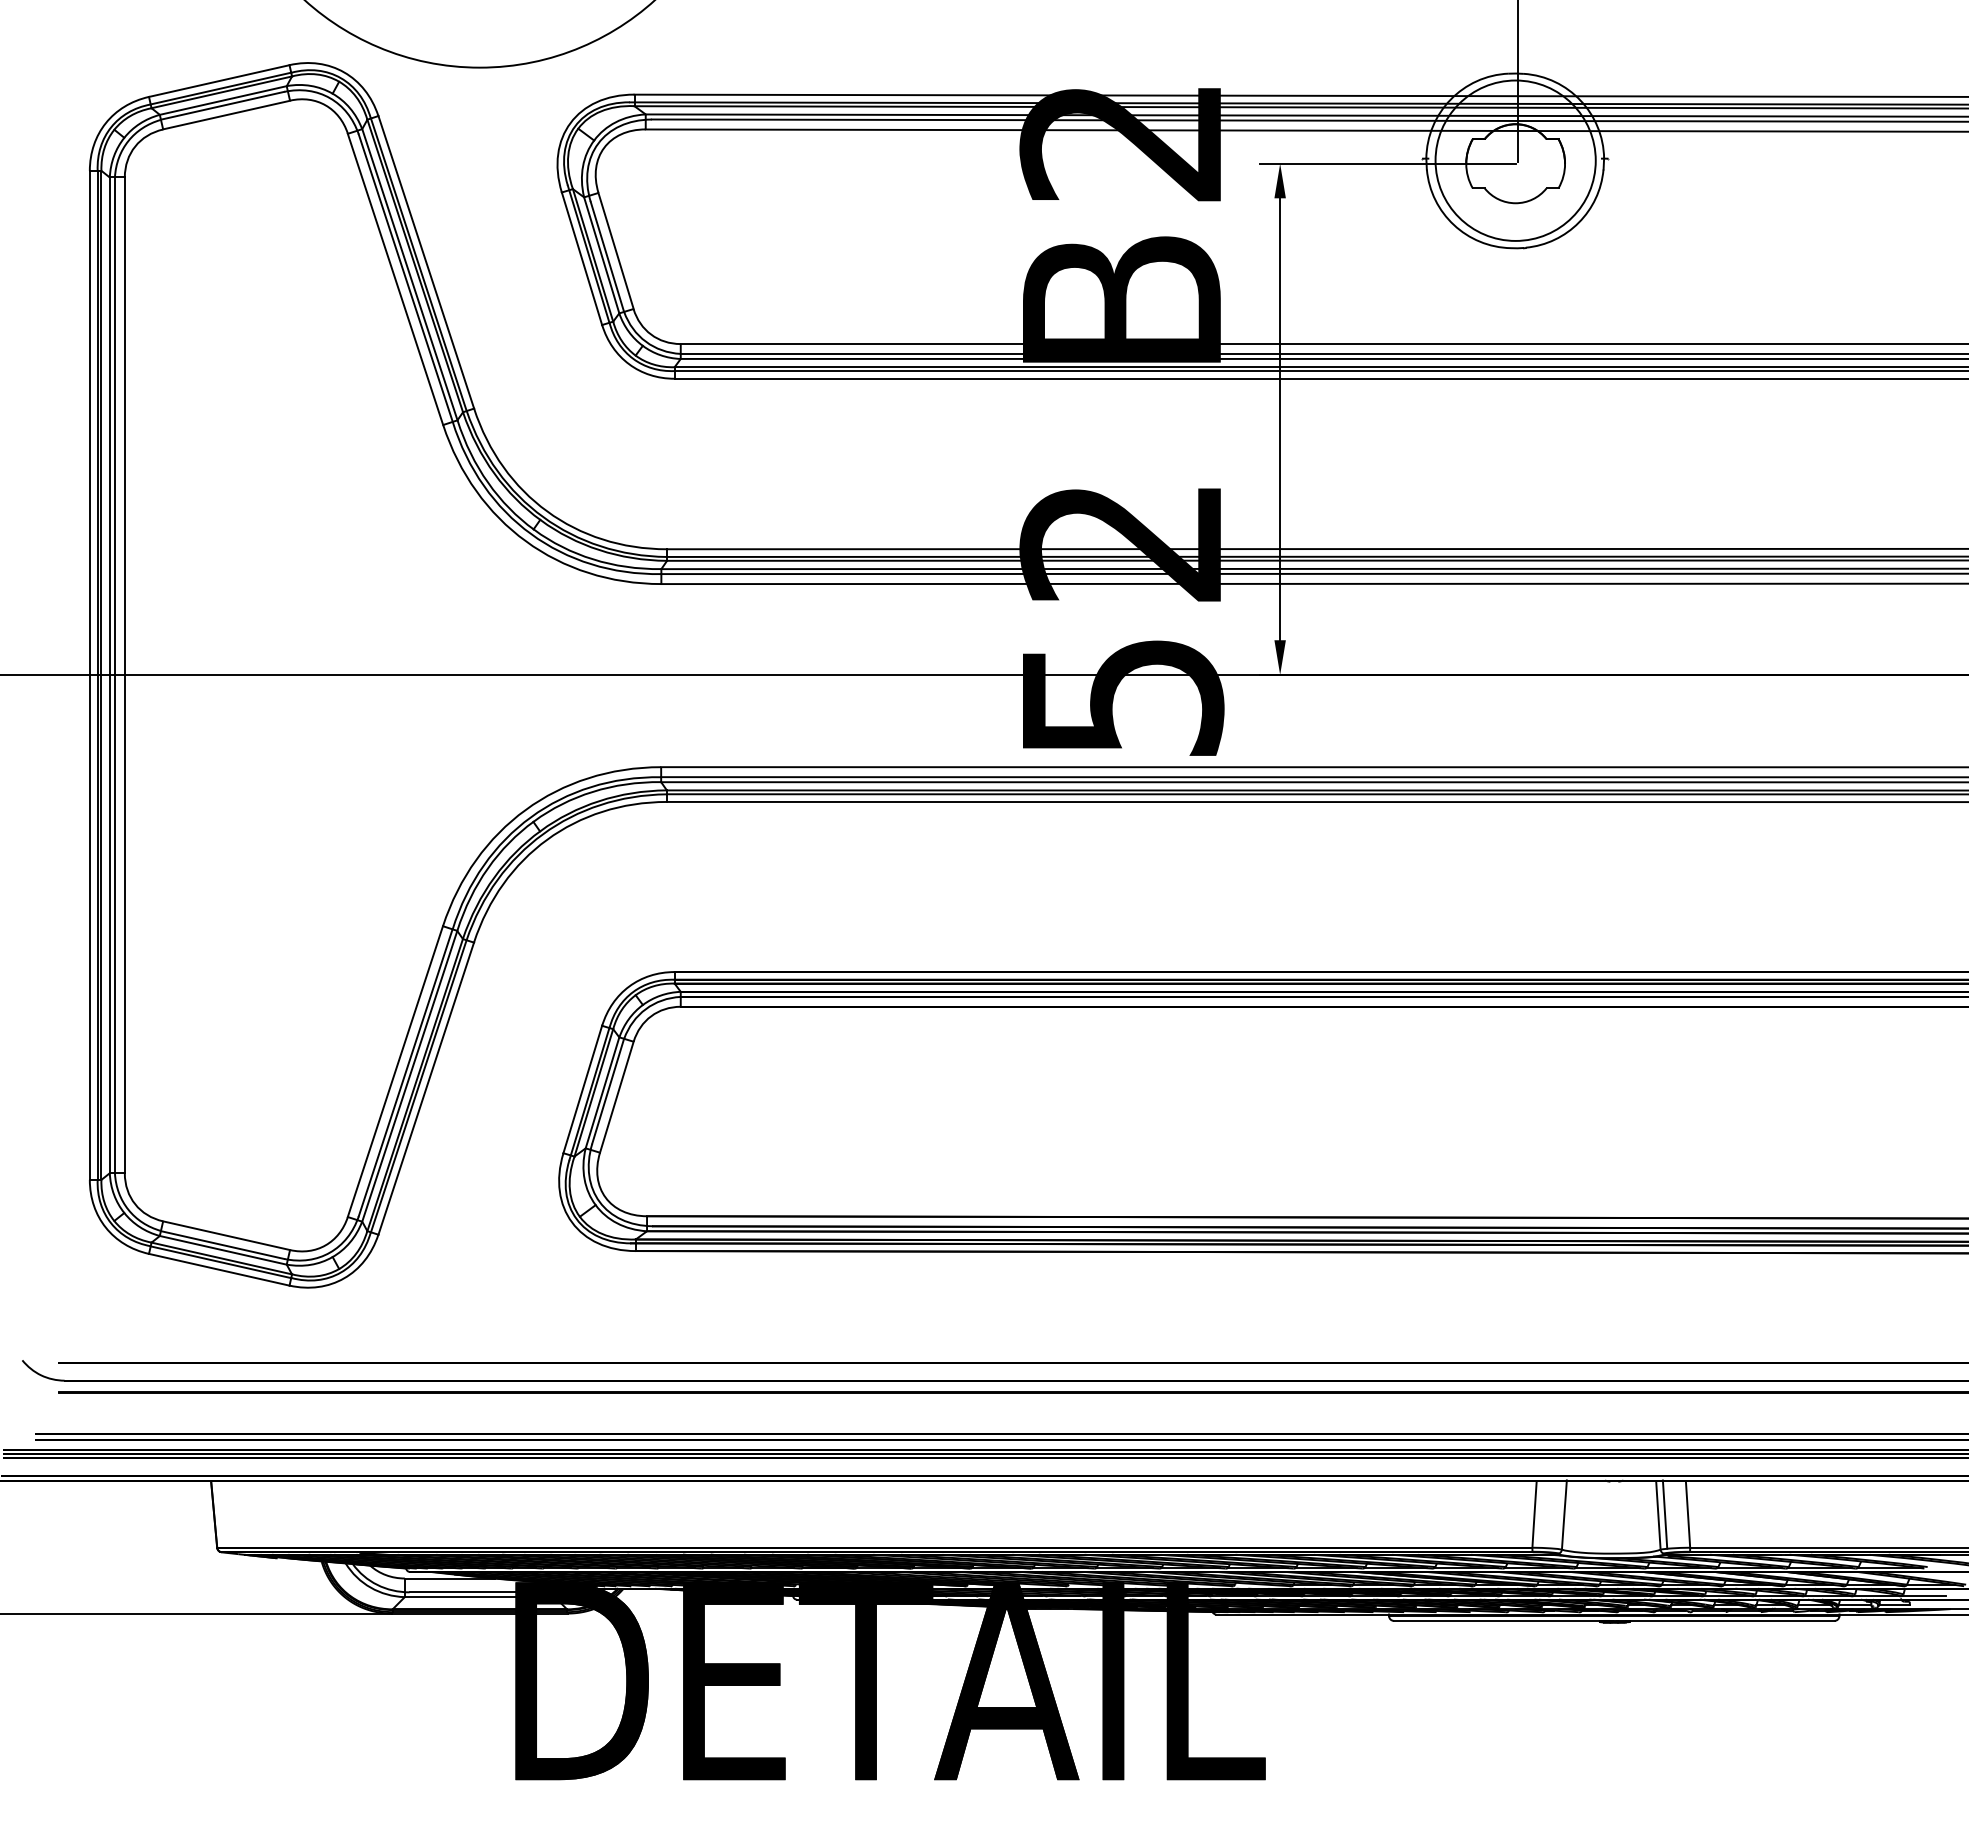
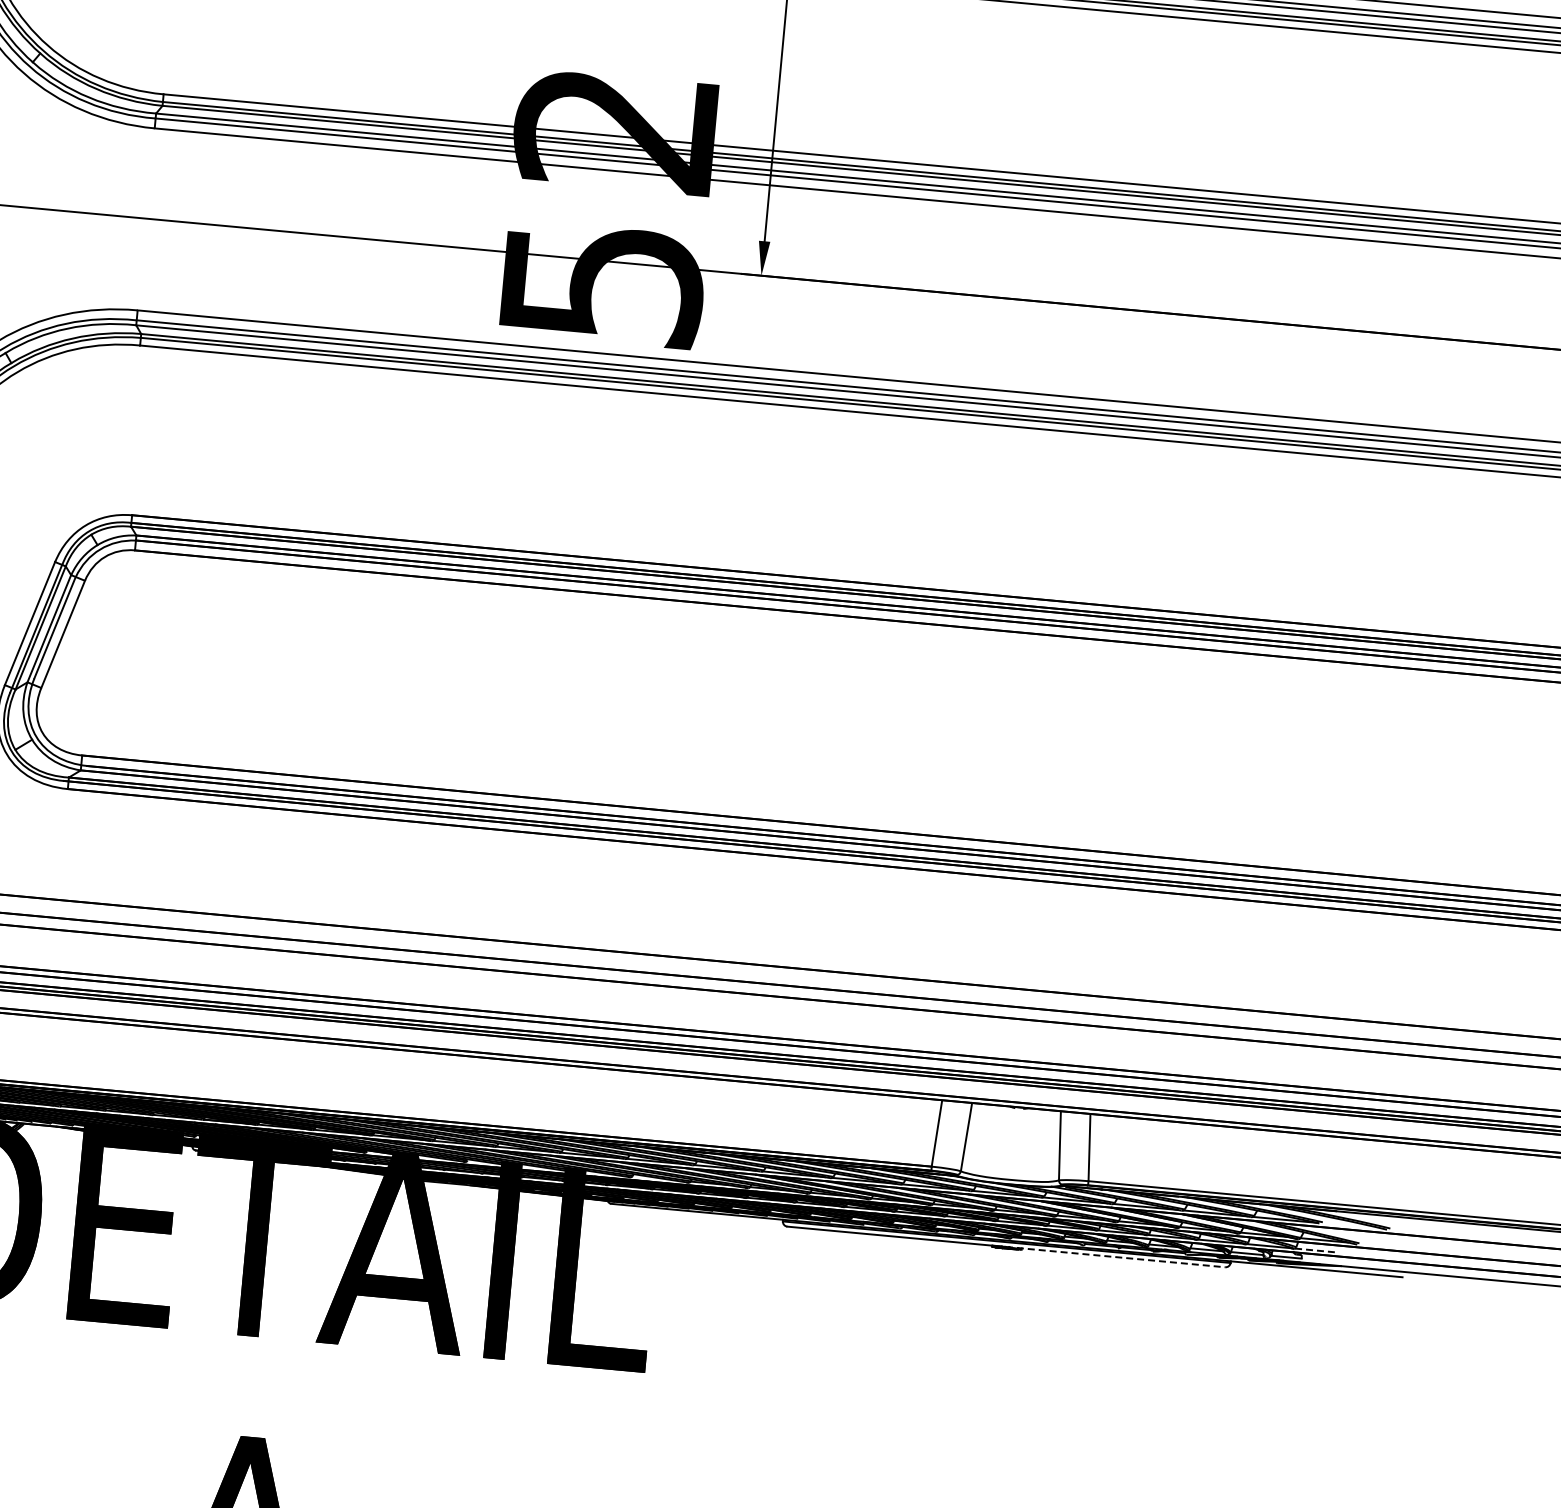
line: (1664, 1514) -> (1066, 1145), removed
line: (1924, 1595) -> (1317, 1250), solid -> dashed
line: (1718, 1620) -> (1109, 1256), solid -> dashed

